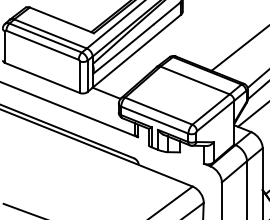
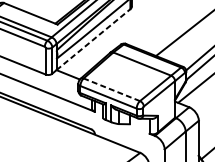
line: (137, 50) -> (94, 39), solid -> dashed
line: (158, 110) -> (111, 89), solid -> dashed

